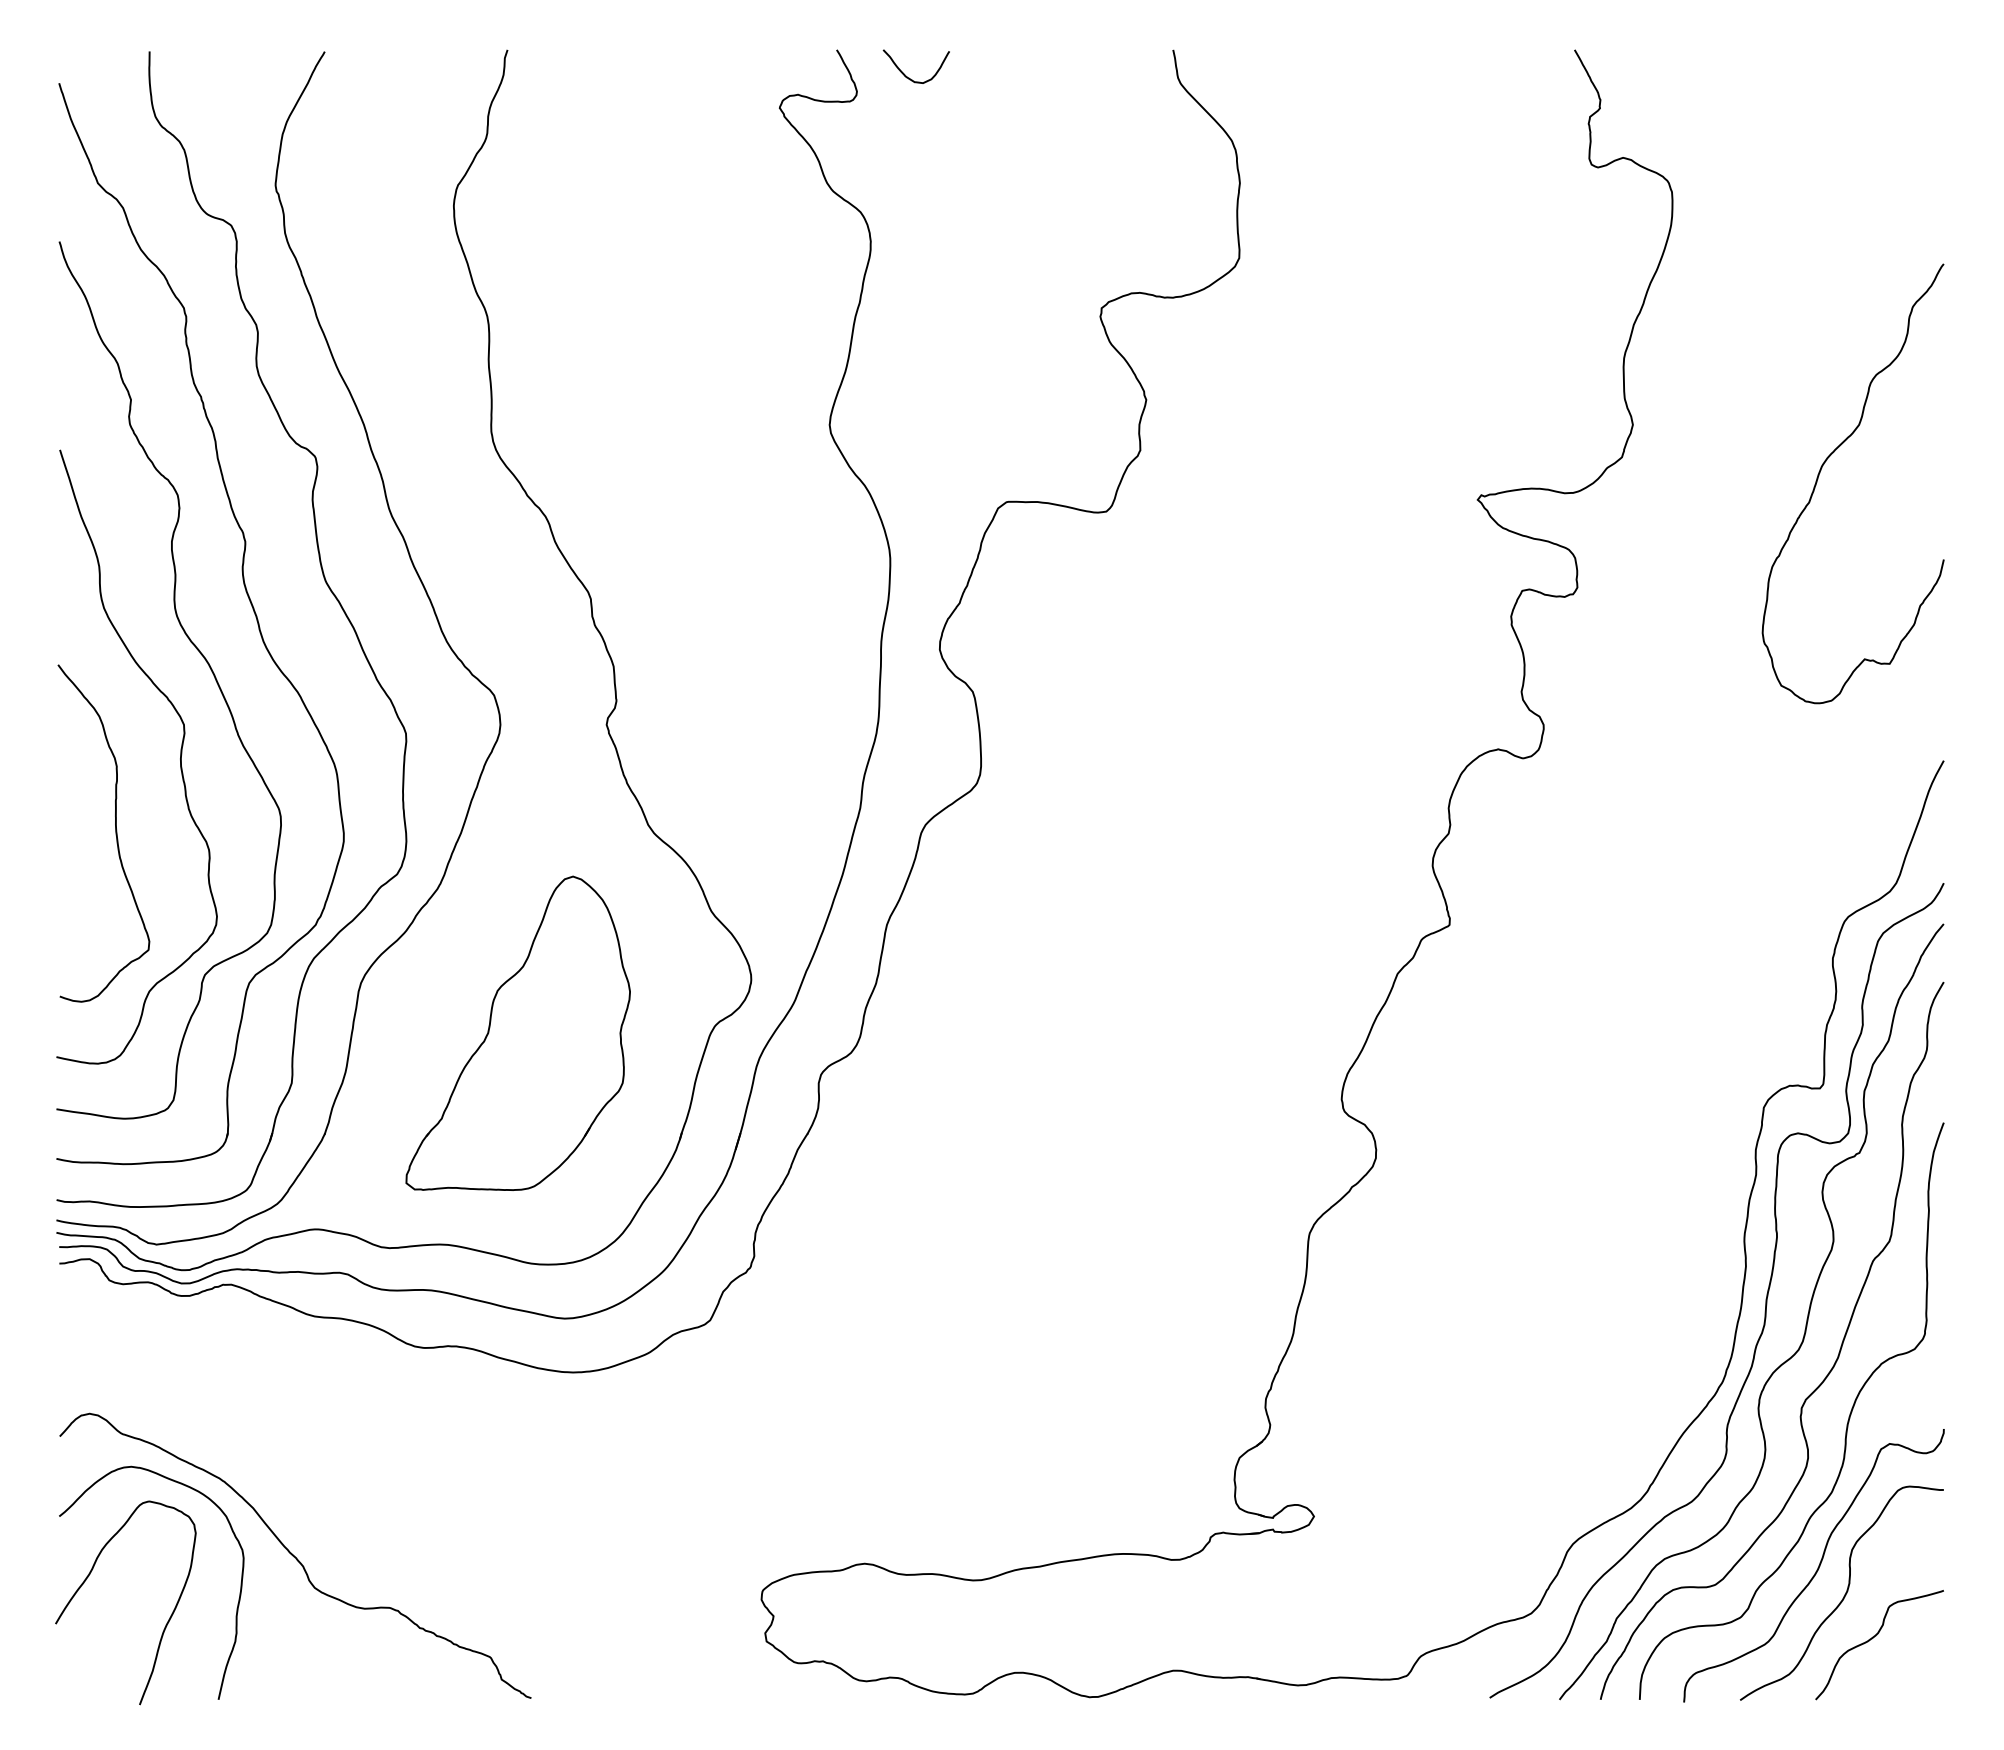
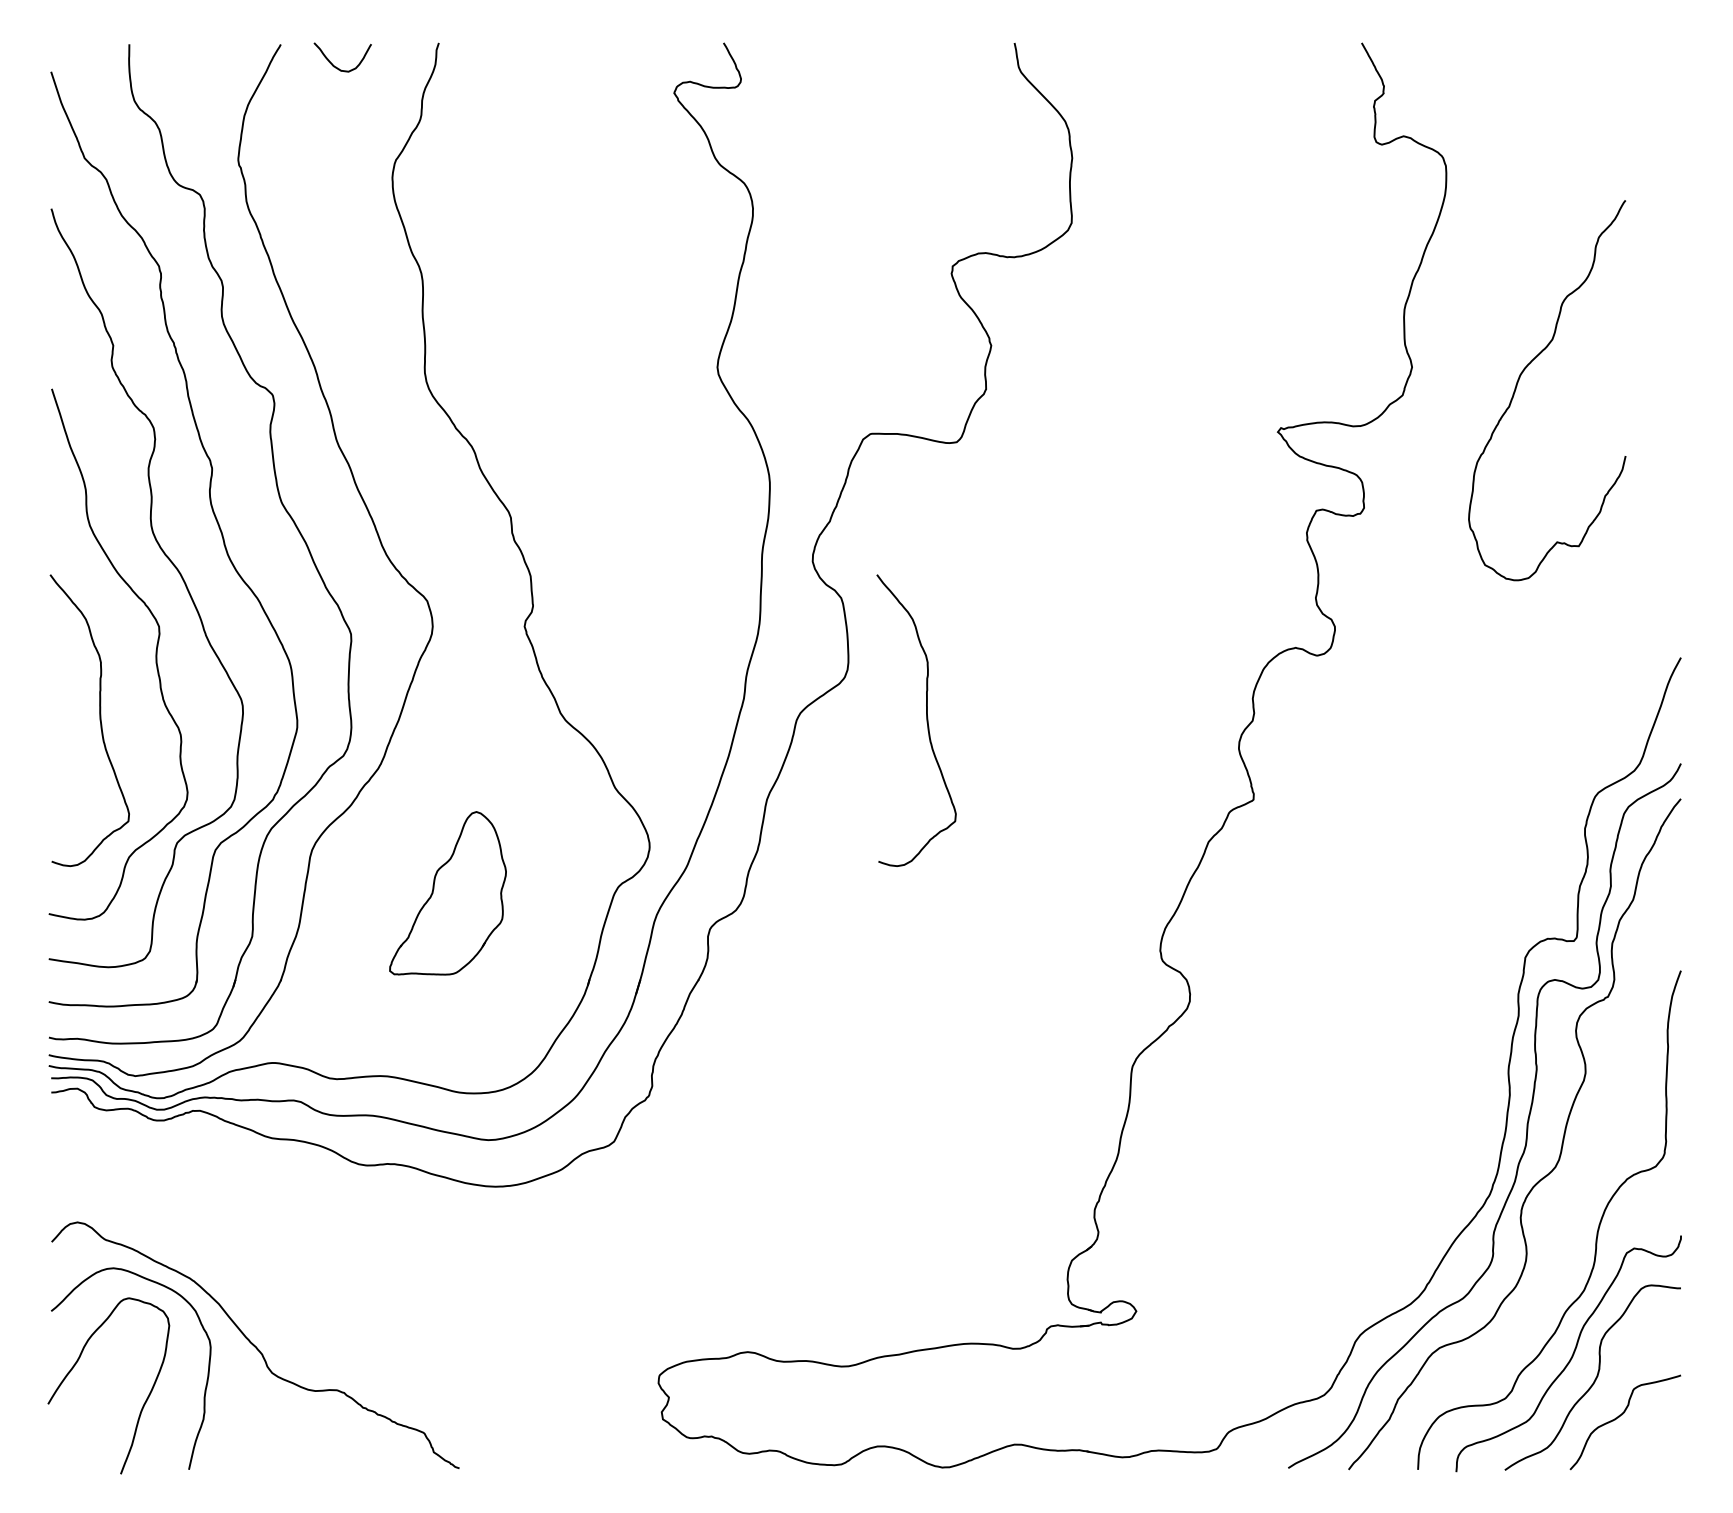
curve: (909, 77) -> (336, 66), moved
curve: (1820, 473) -> (1518, 381), moved
curve: (1071, 833) -> (926, 720), added
part: (517, 1032) -> (447, 892), size x0.6
curve: (1822, 1380) -> (1576, 1193), removed

